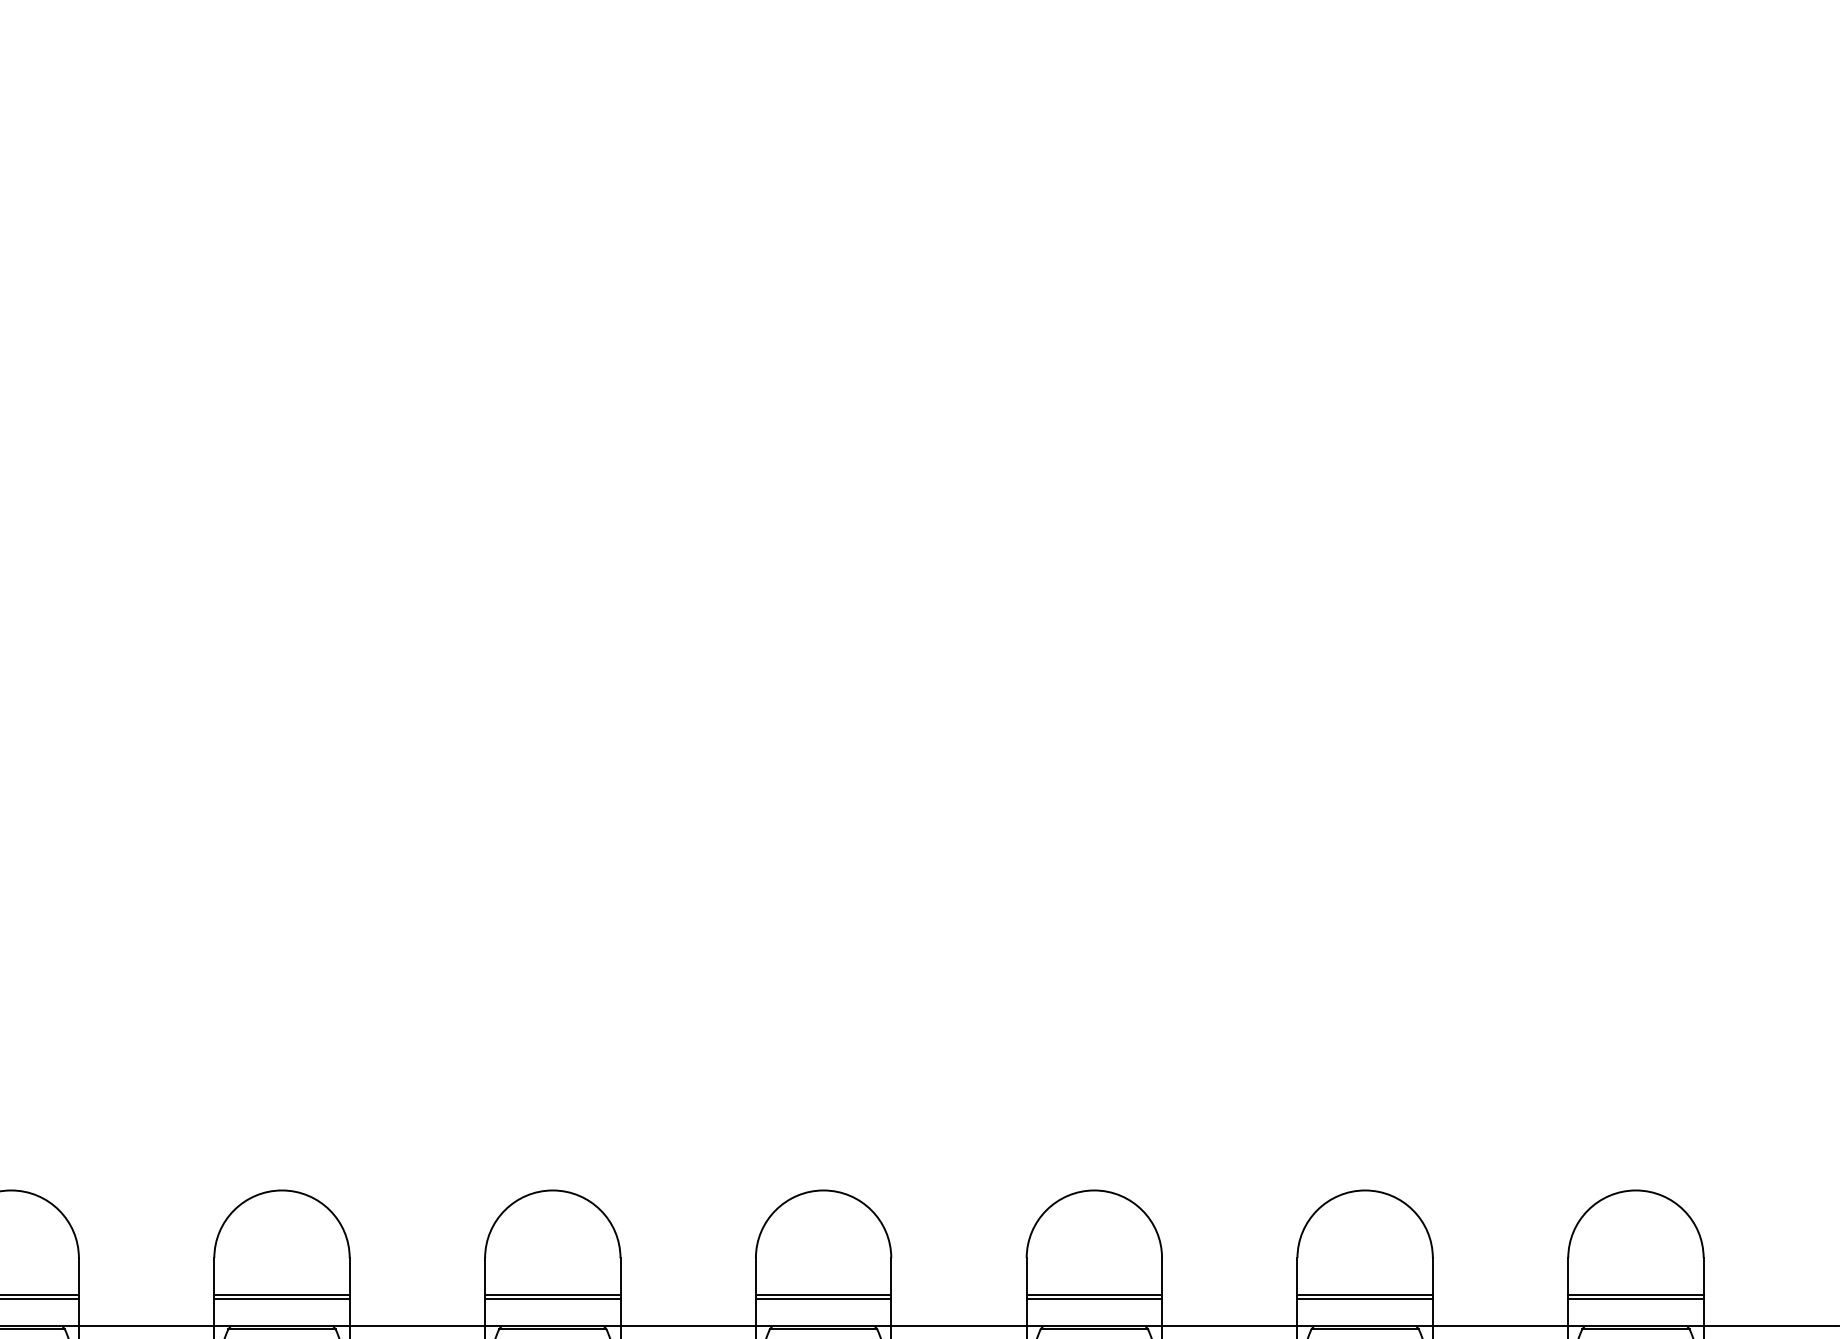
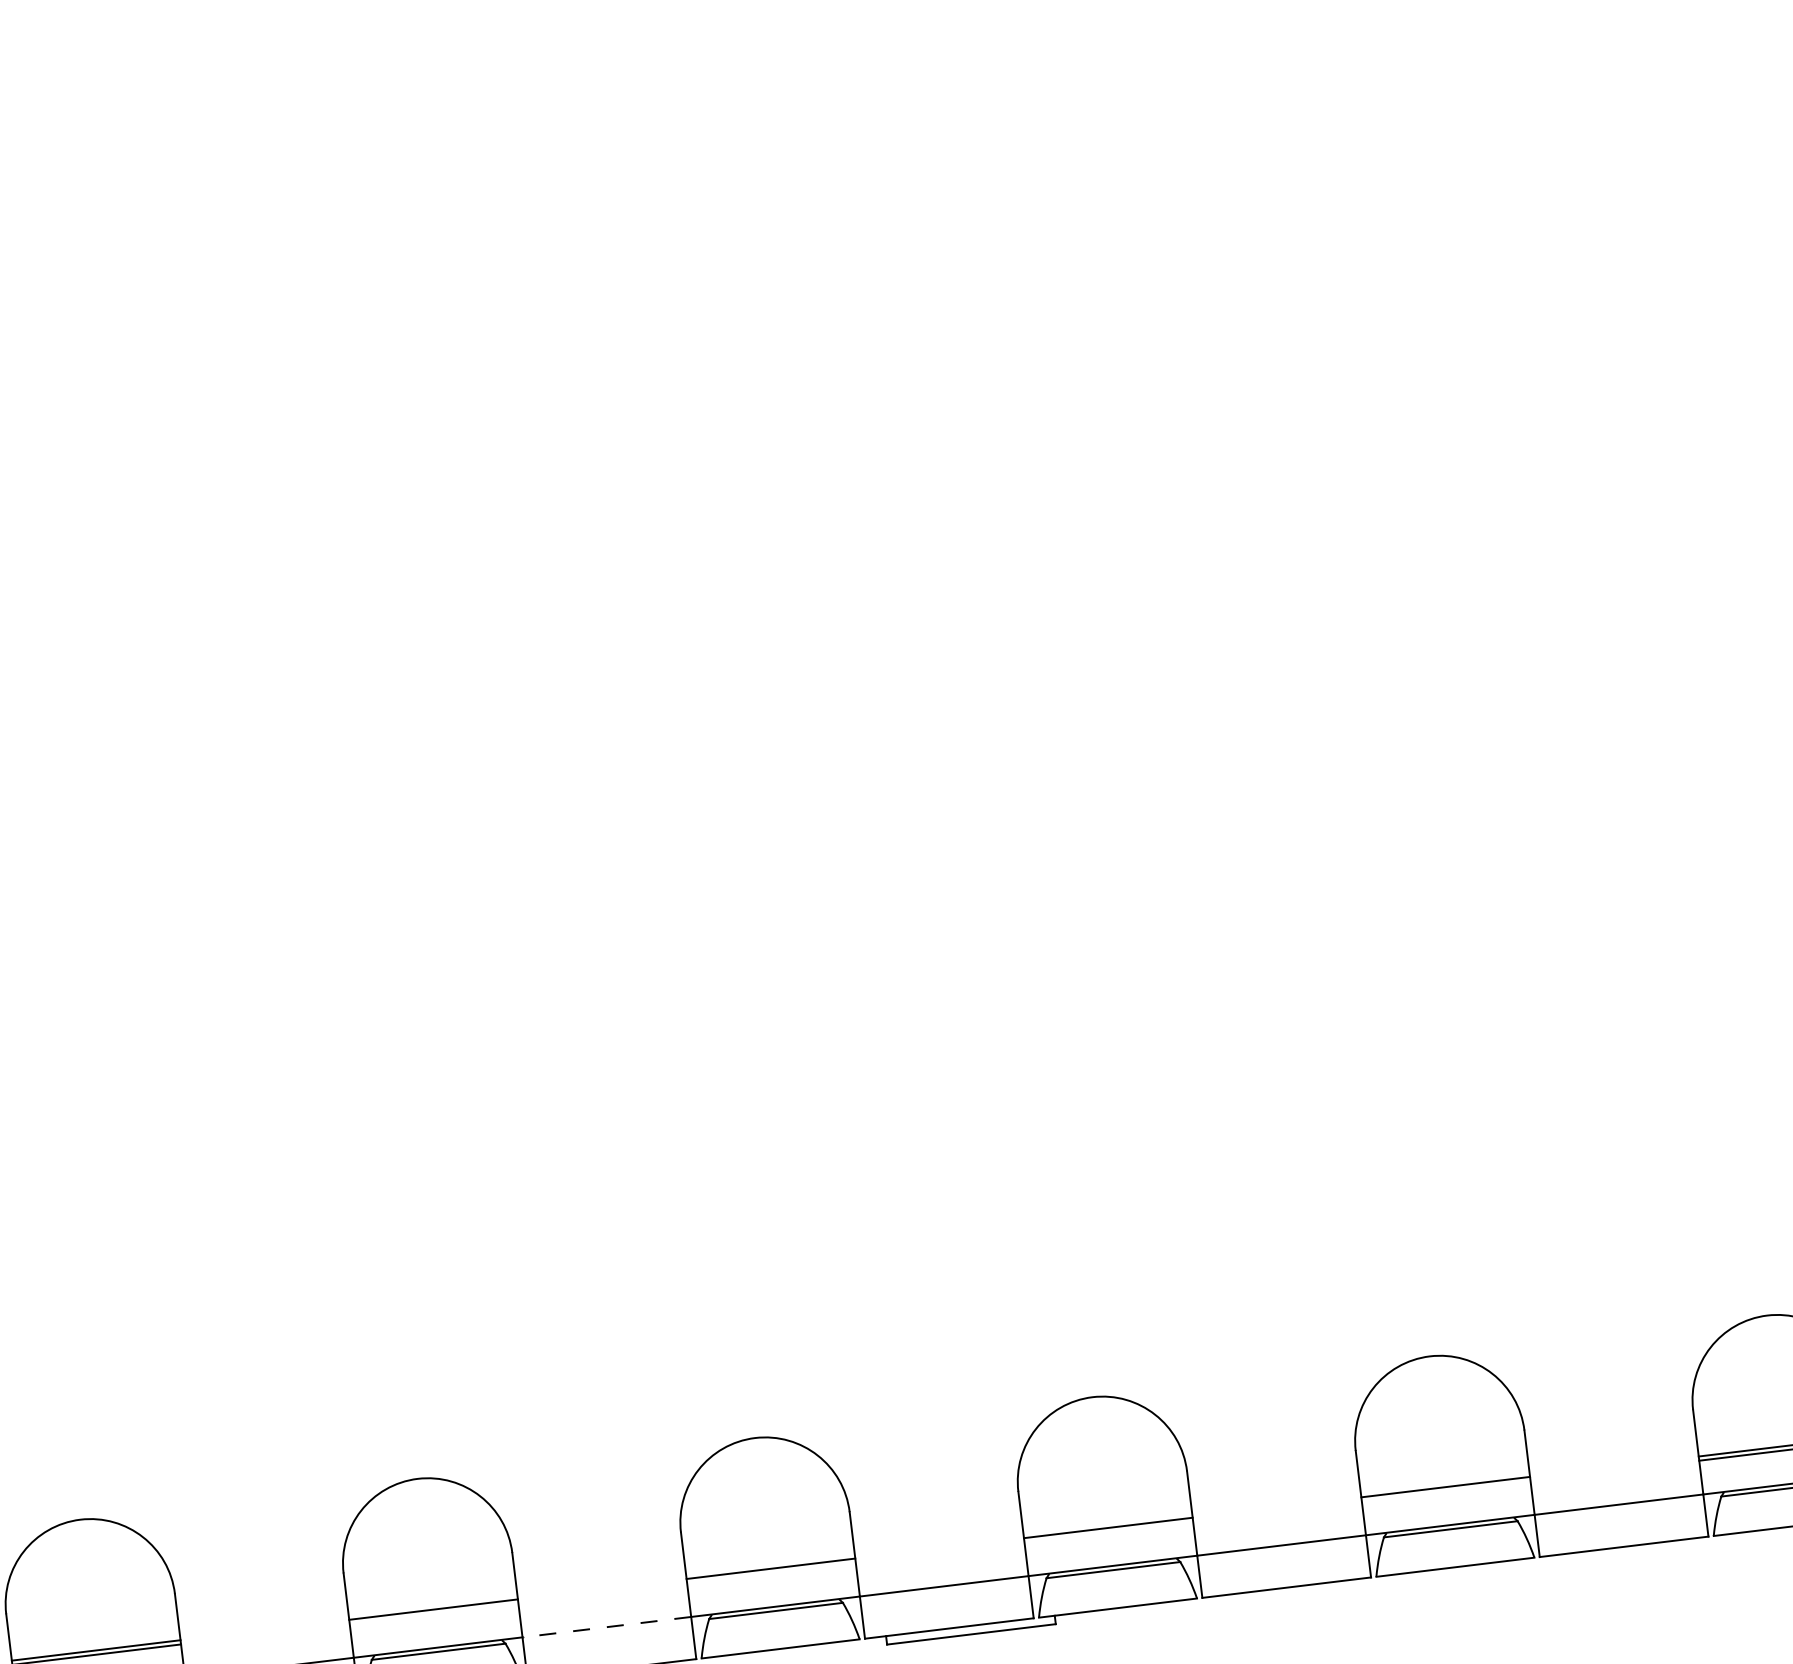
line: (552, 1298) -> (433, 1613), removed
line: (823, 1298) -> (771, 1572), removed
line: (1094, 1298) -> (1108, 1531), removed
line: (1364, 1298) -> (1445, 1491), removed
line: (688, 1325) -> (607, 1626), solid -> dashed

